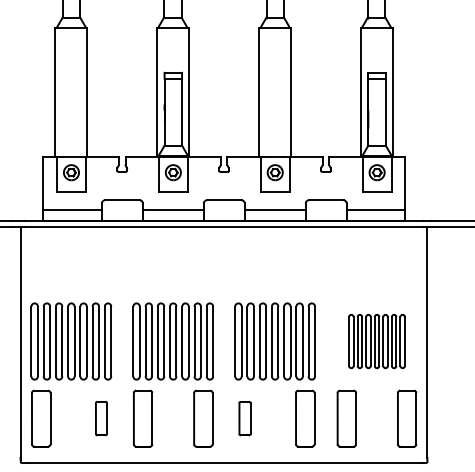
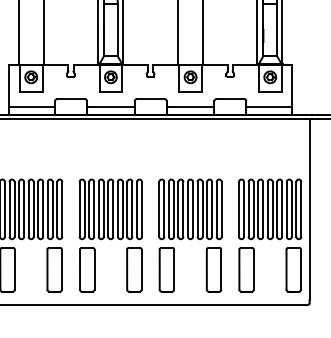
part: (376, 341) -> (269, 209), size x1.43
part: (101, 418) -> (54, 269), size x1.67
part: (244, 418) -> (166, 269), size x1.67

